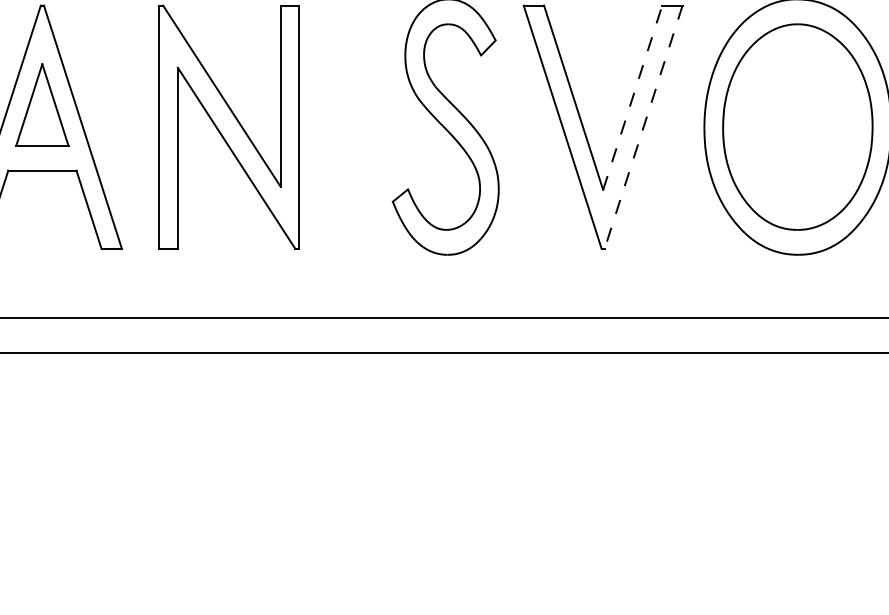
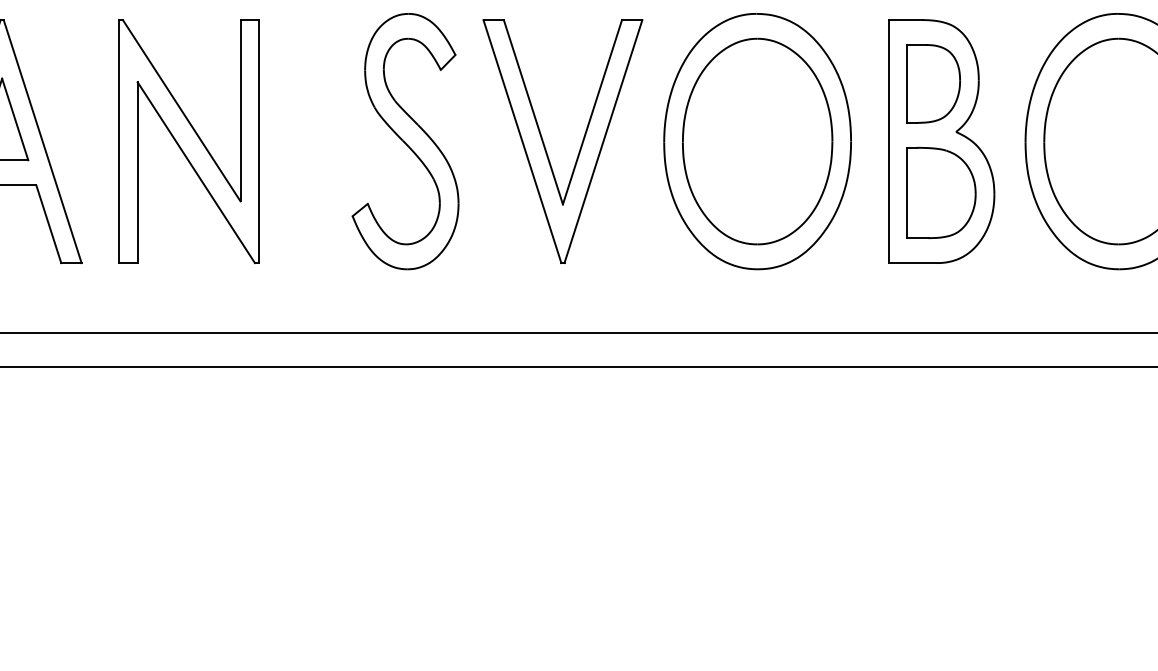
line: (632, 98) -> (592, 112), dashed -> solid
line: (643, 127) -> (603, 141), dashed -> solid

